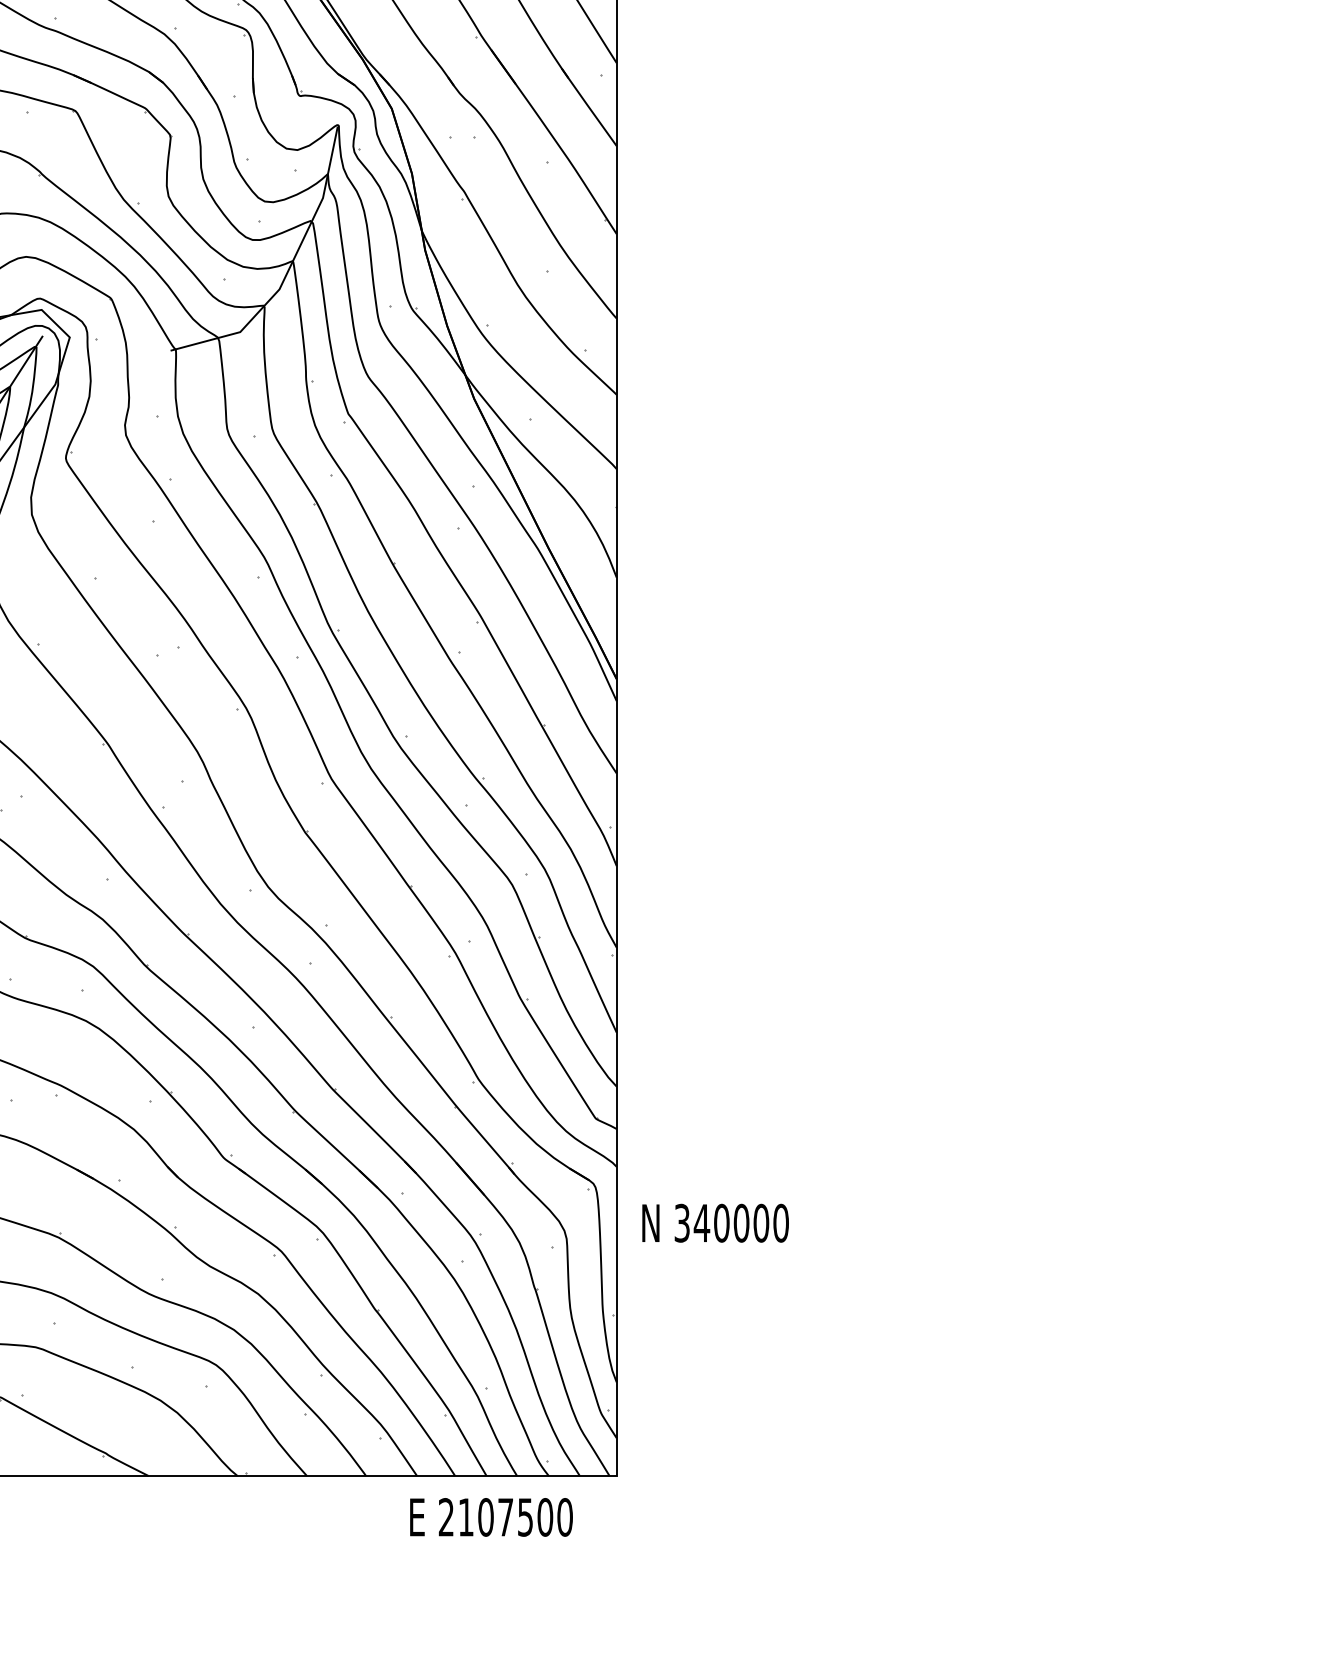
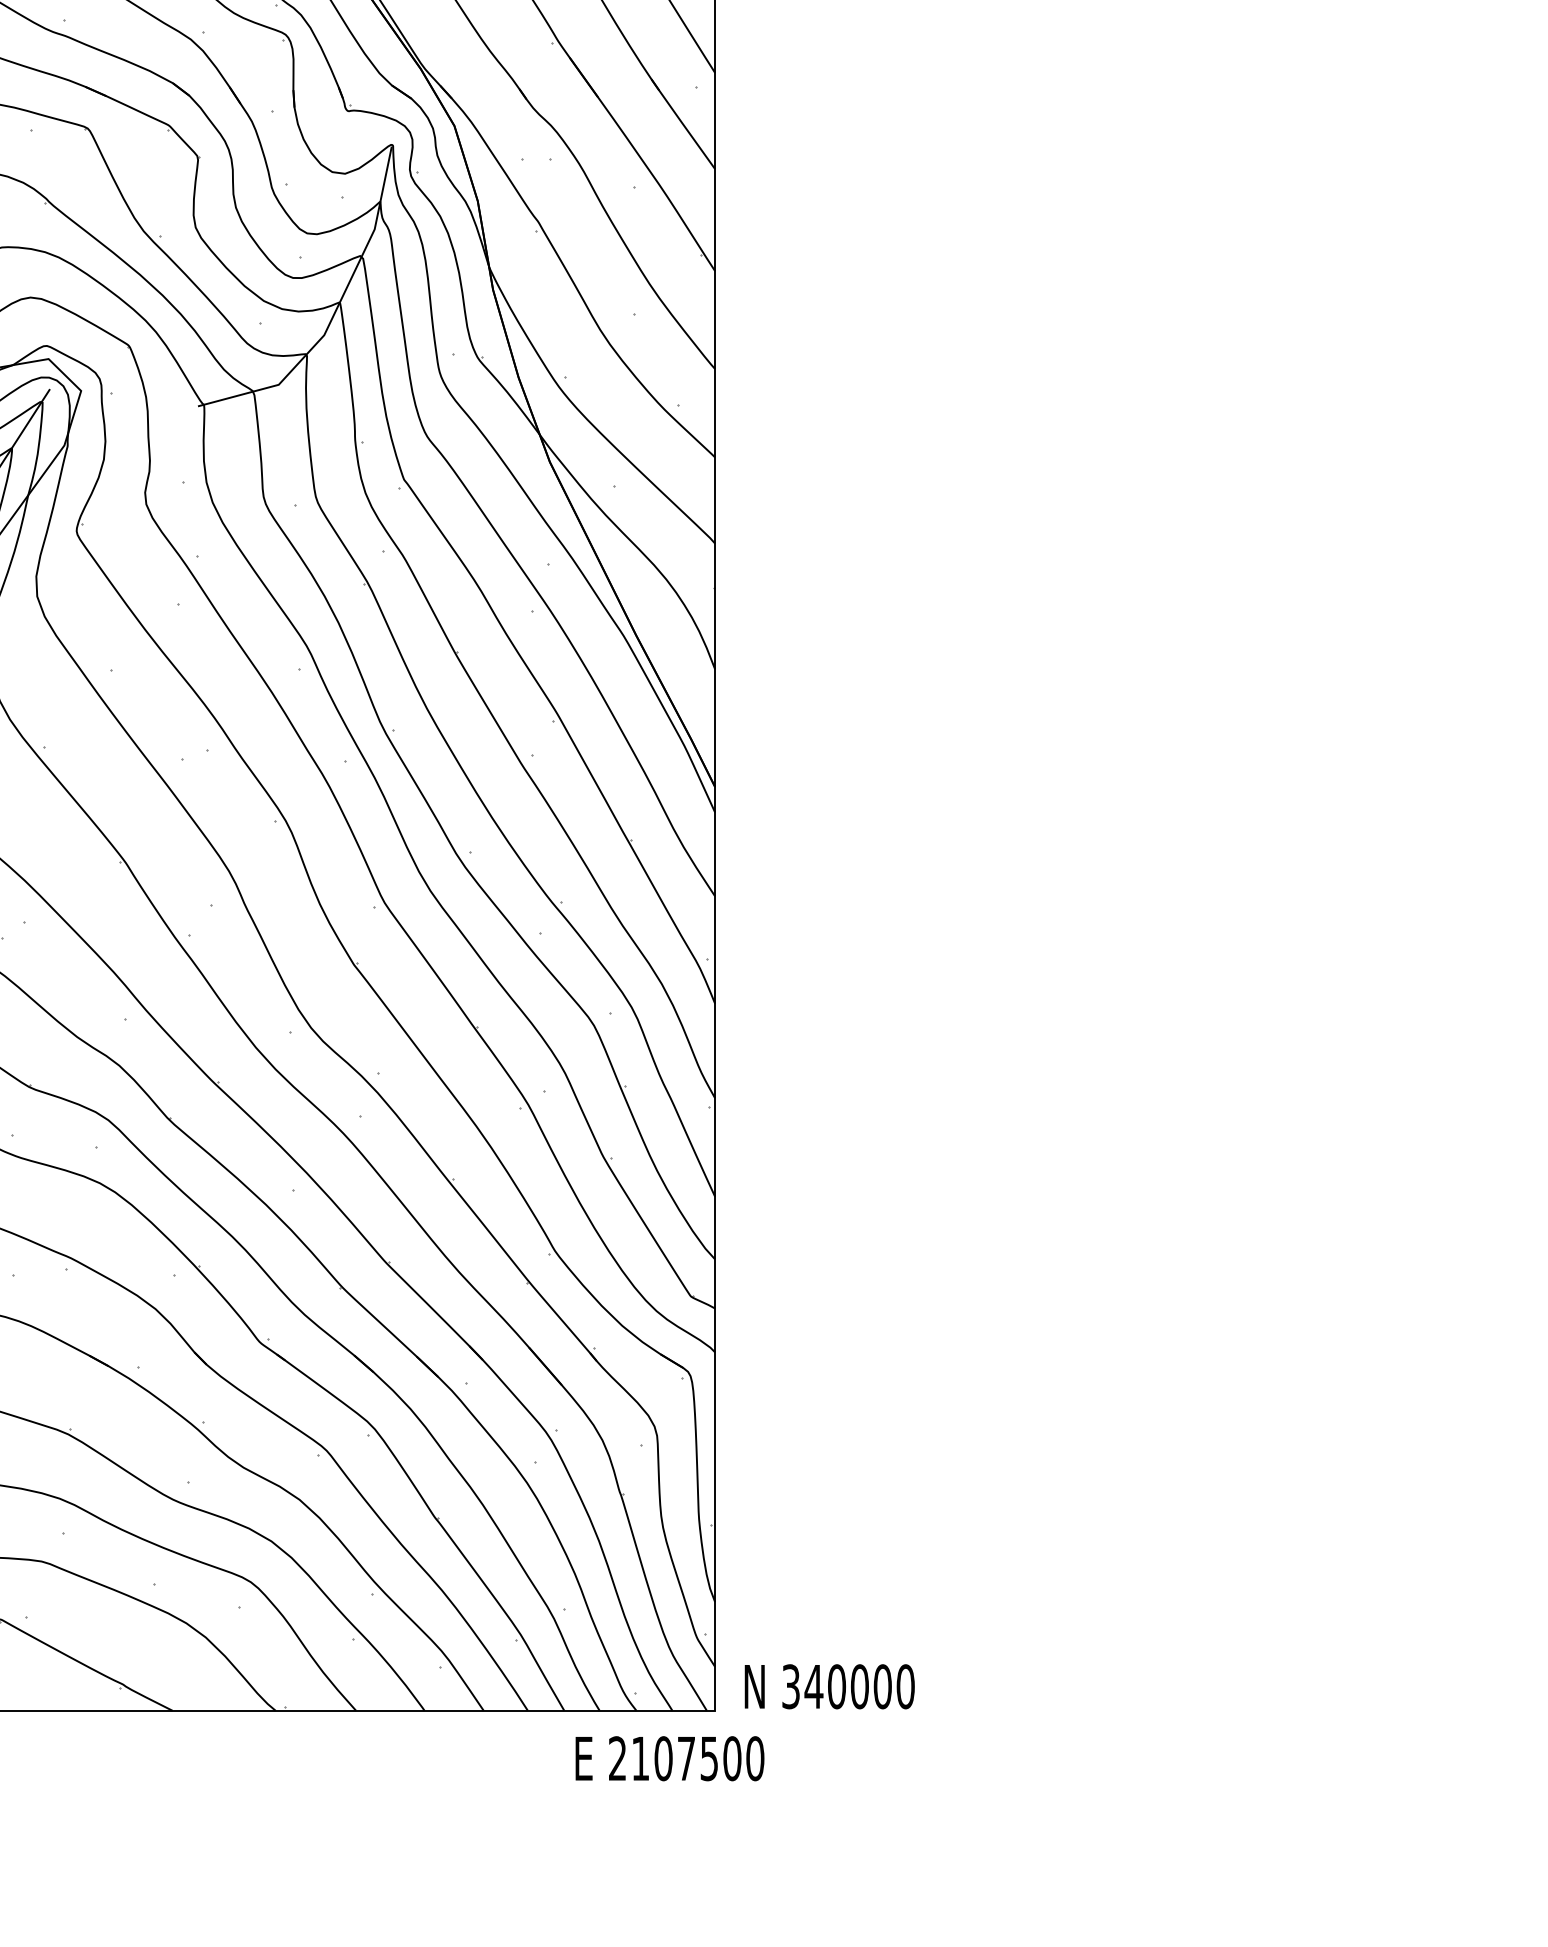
text: (715, 1223) -> (829, 1686), moved
text: (491, 1517) -> (669, 1758), moved

